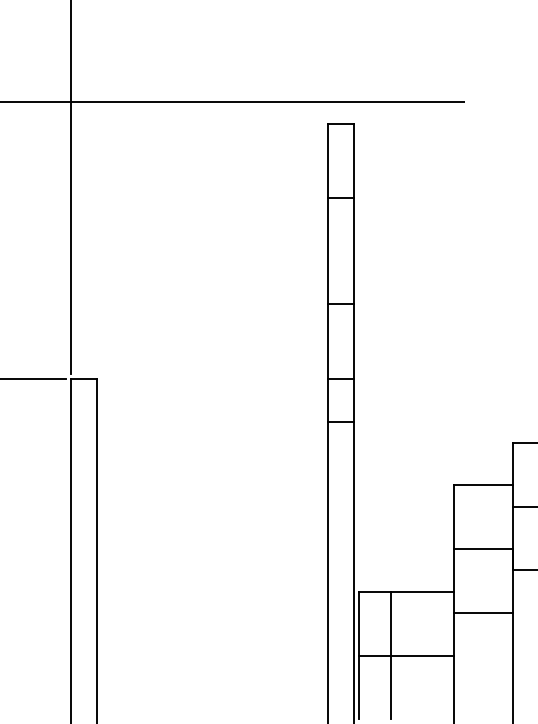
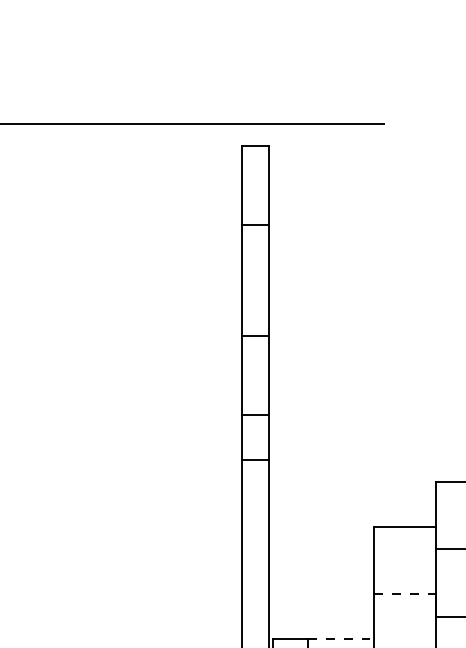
line: (483, 549) -> (404, 594), solid -> dashed
line: (423, 591) -> (341, 638), solid -> dashed

